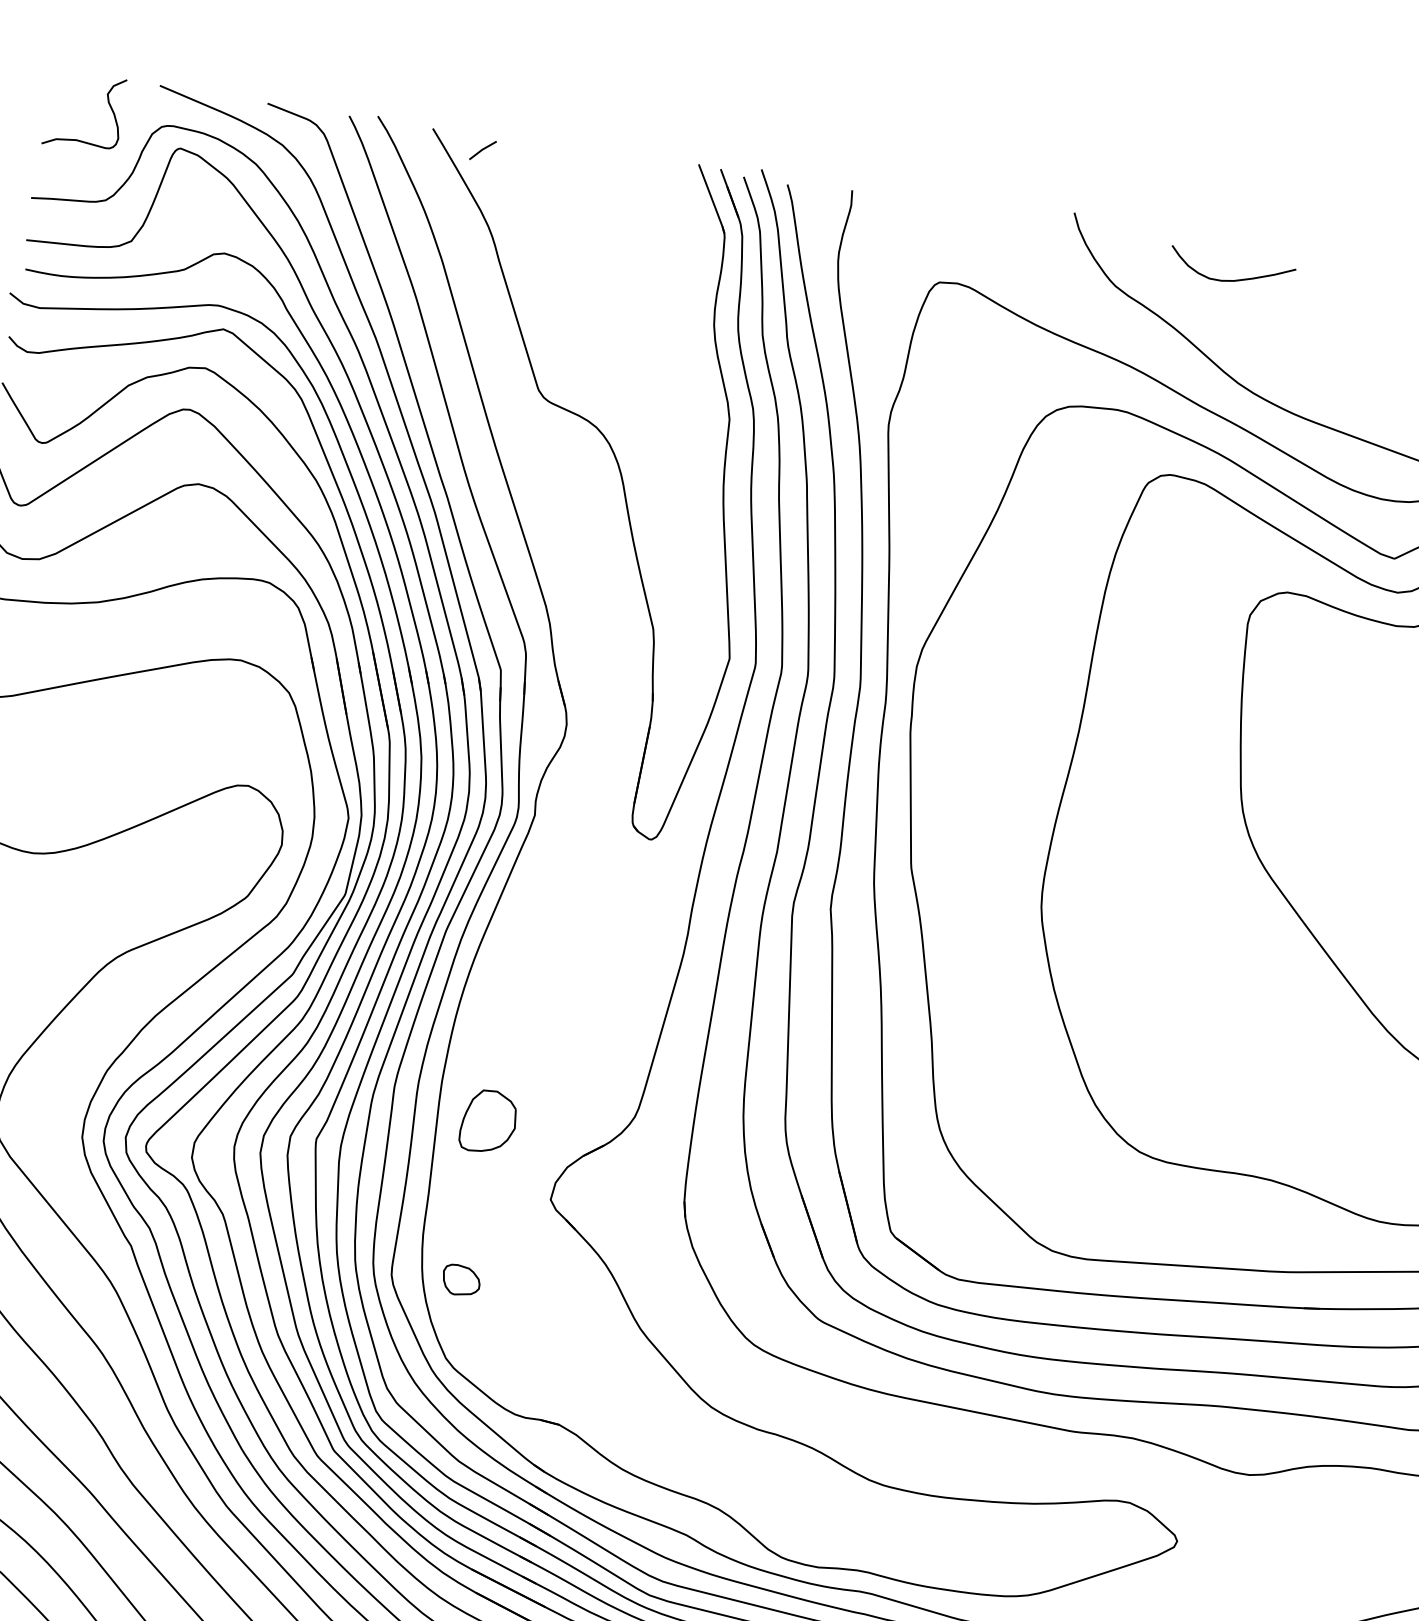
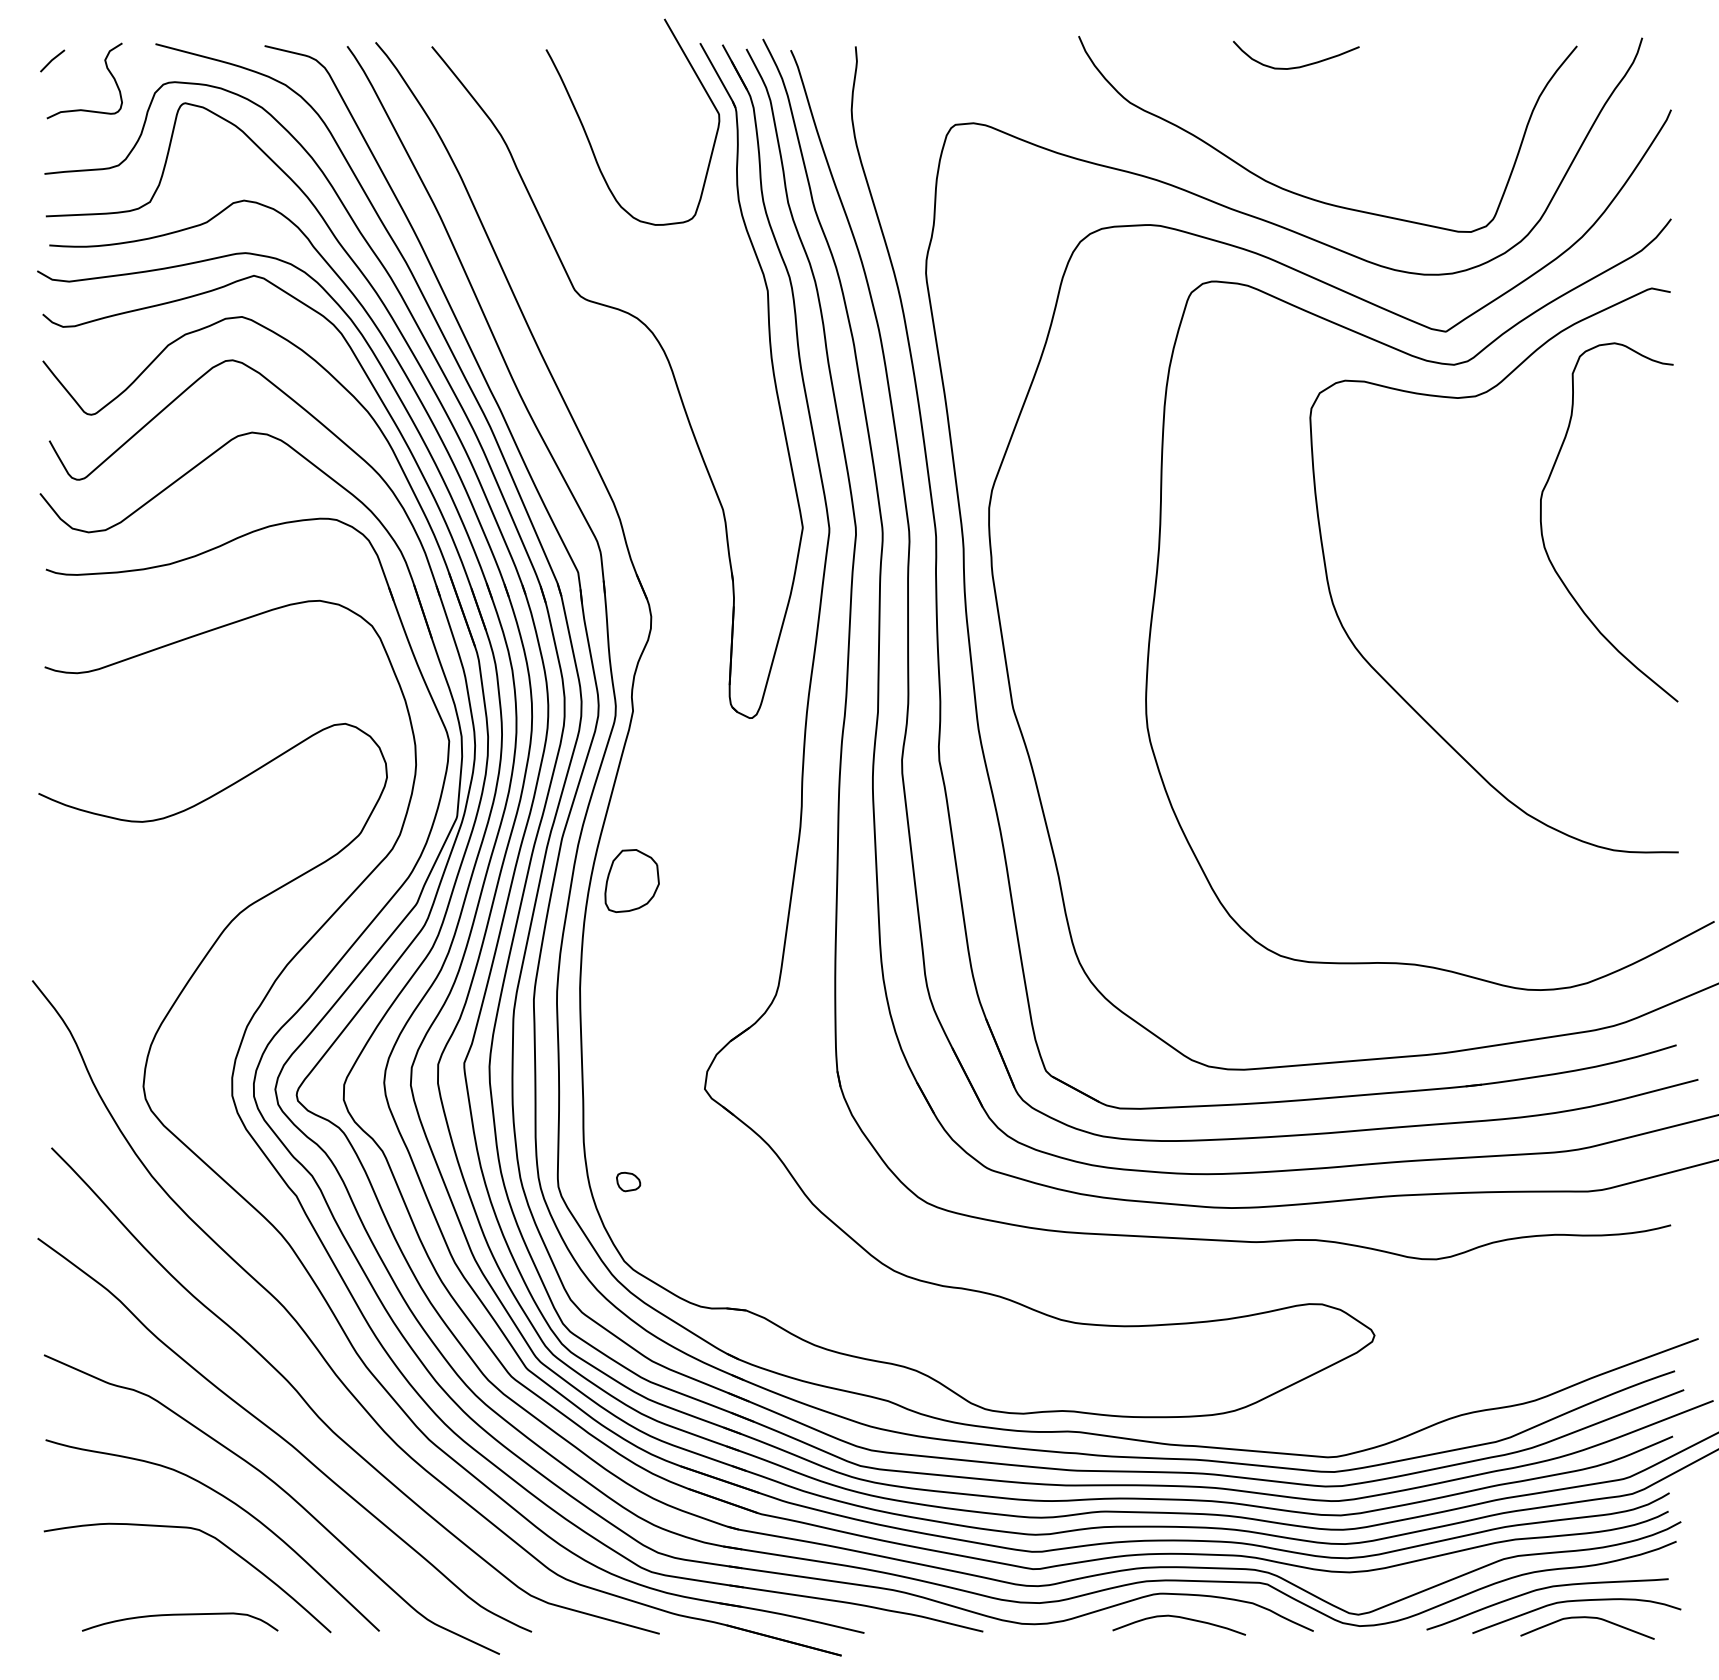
line: (482, 150) -> (52, 60), moved
curve: (575, 243) -> (589, 139), added
curve: (1231, 279) -> (1296, 66), moved
part: (488, 1121) -> (631, 880), moved
part: (461, 1280) -> (628, 1181), size x0.62

